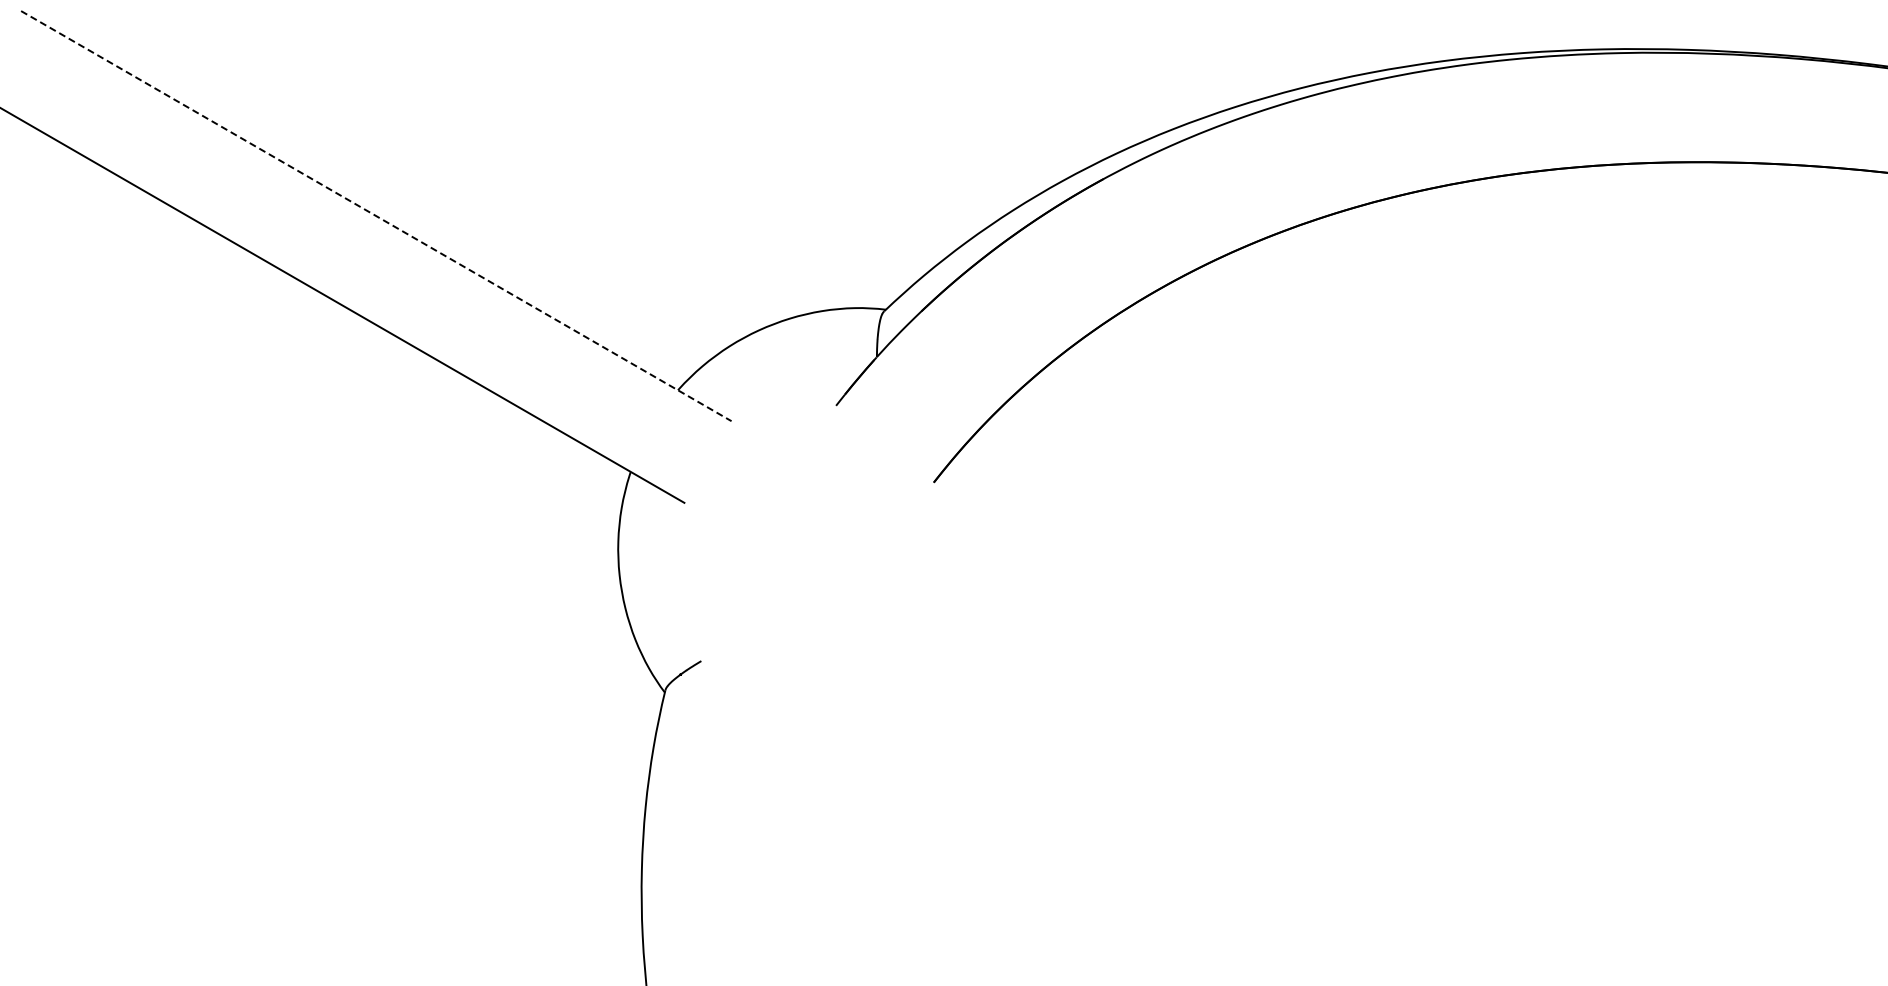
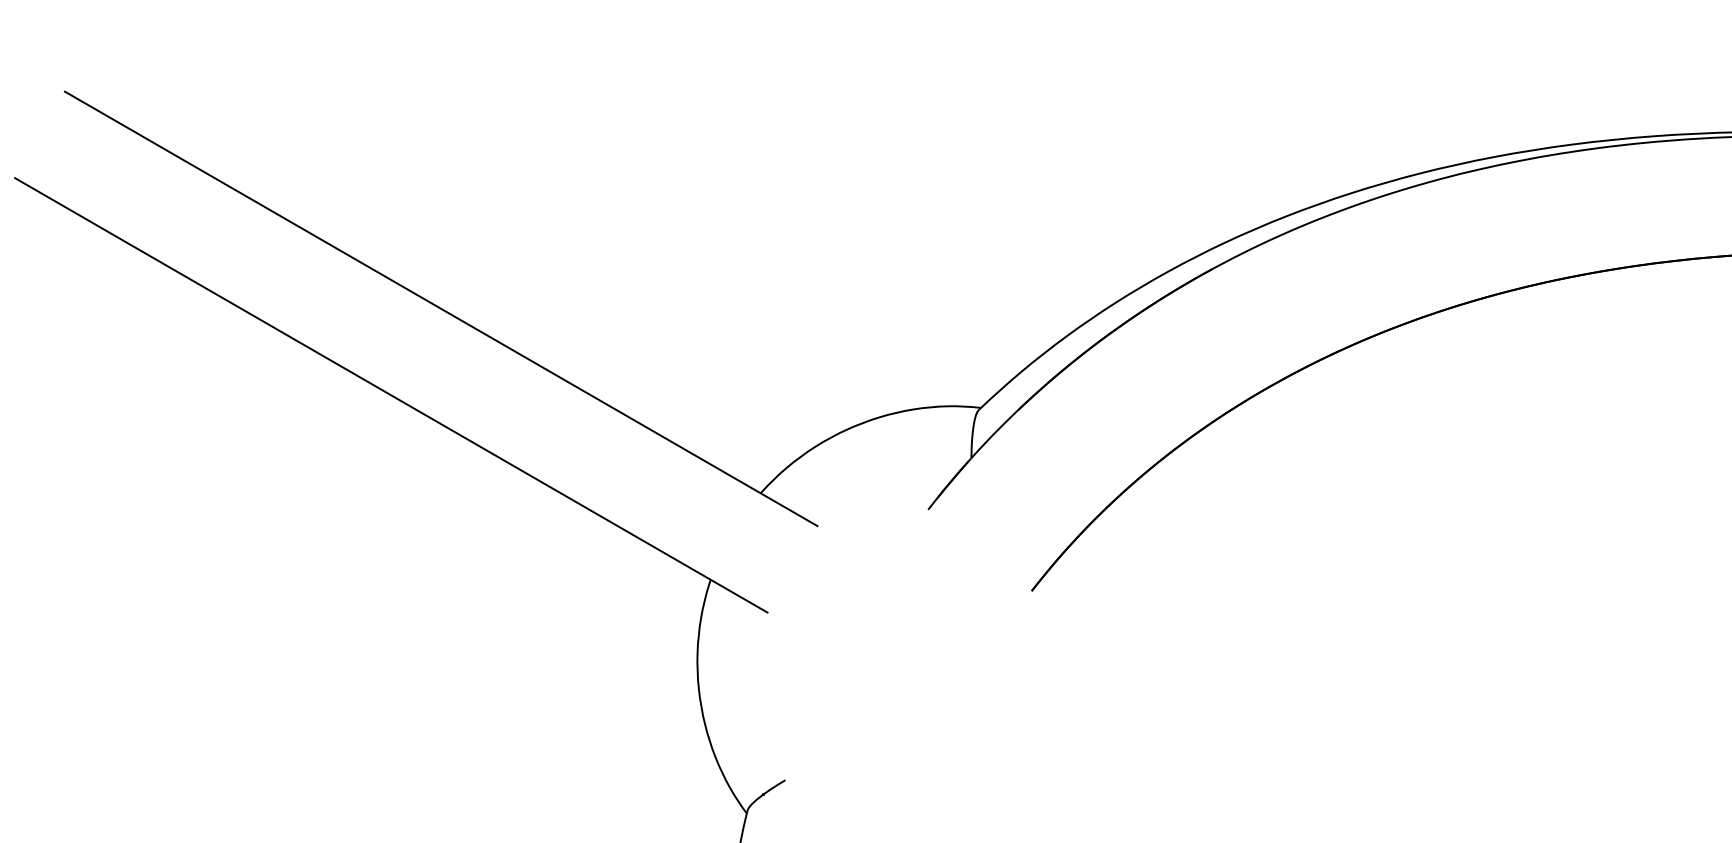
line: (376, 216) -> (441, 309), dashed -> solid

